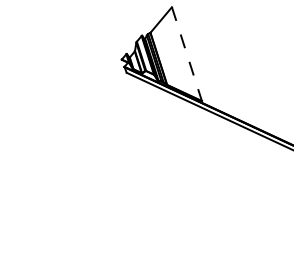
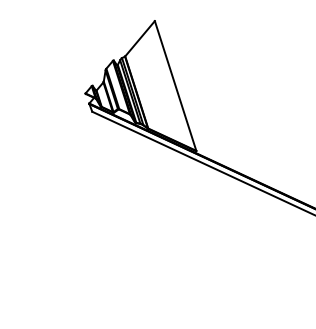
line: (187, 54) -> (176, 86), dashed -> solid

